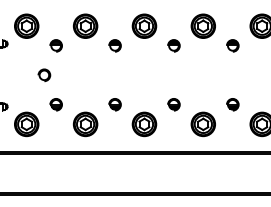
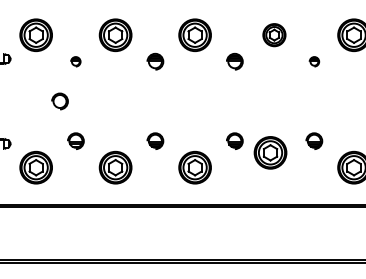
part: (202, 25) -> (273, 34), size x0.7
part: (55, 45) -> (75, 61), size x0.6
part: (232, 45) -> (313, 61), size x0.6
part: (202, 124) -> (269, 152), moved

